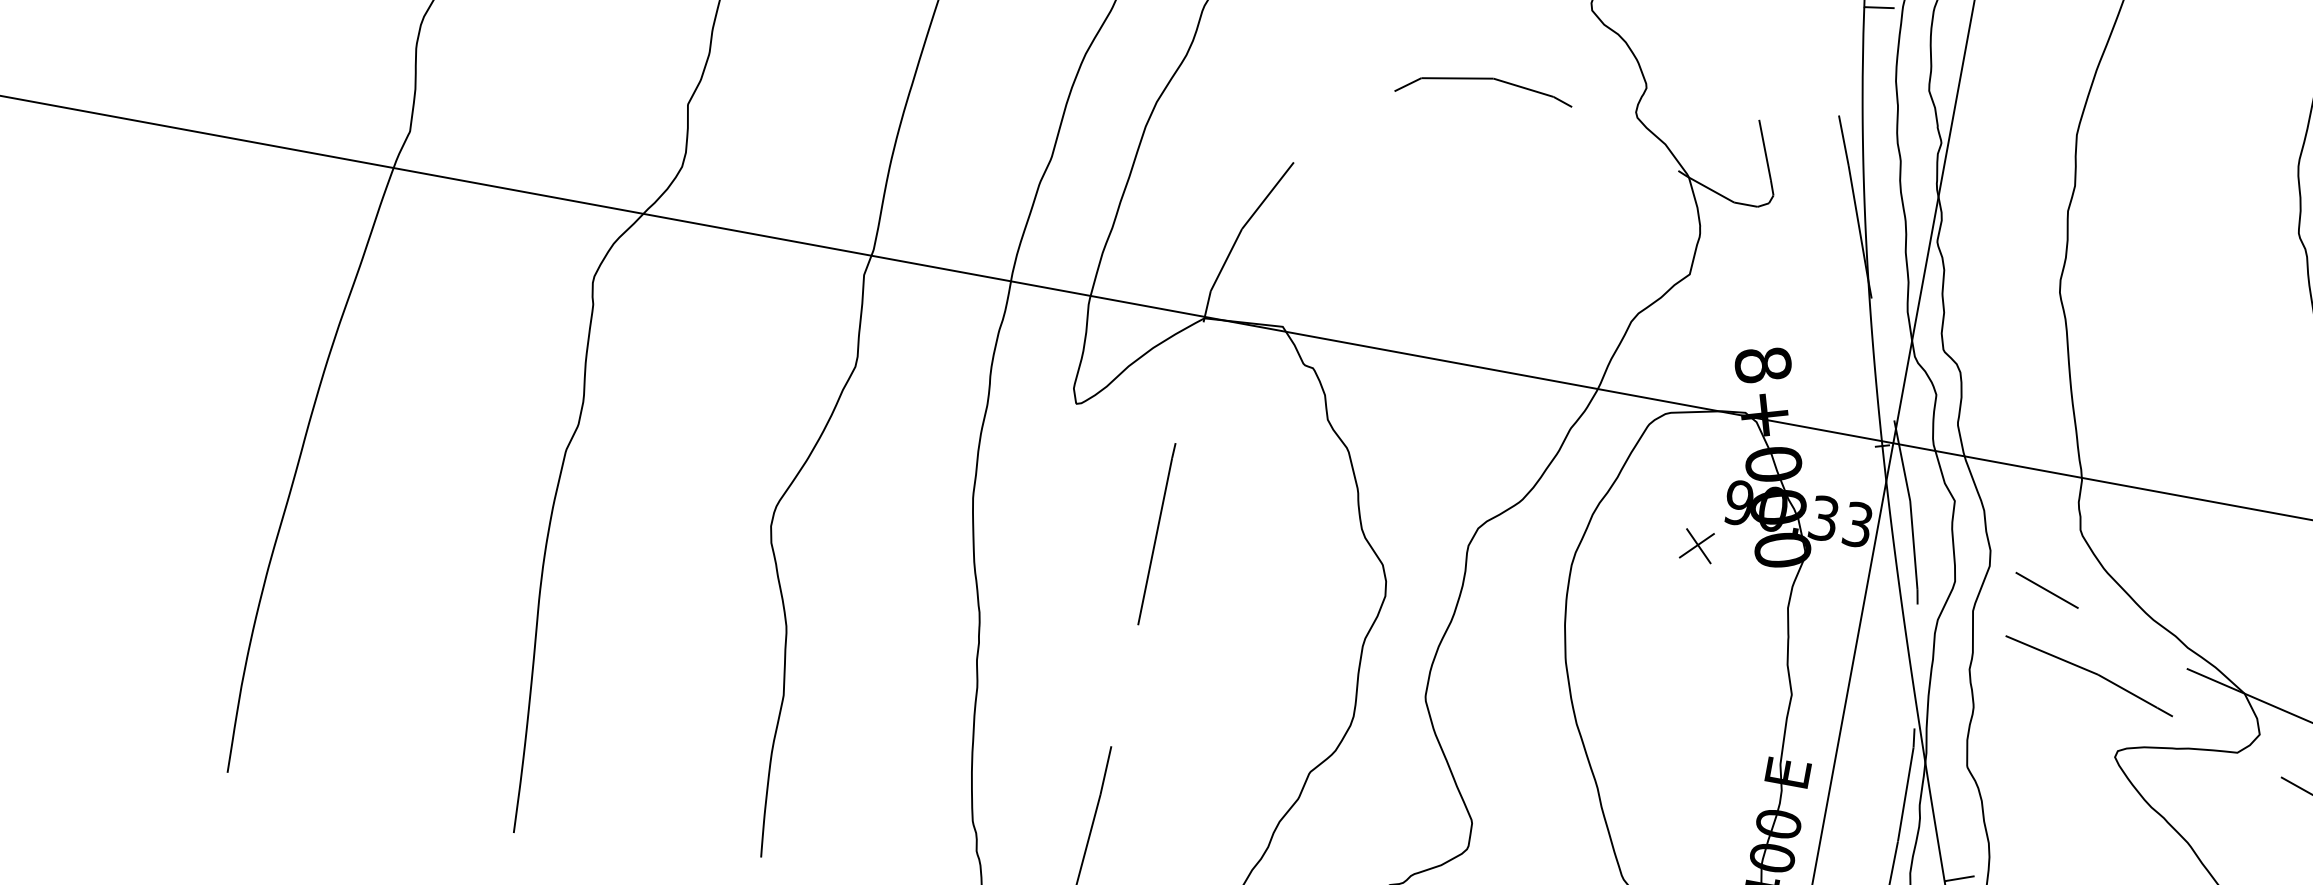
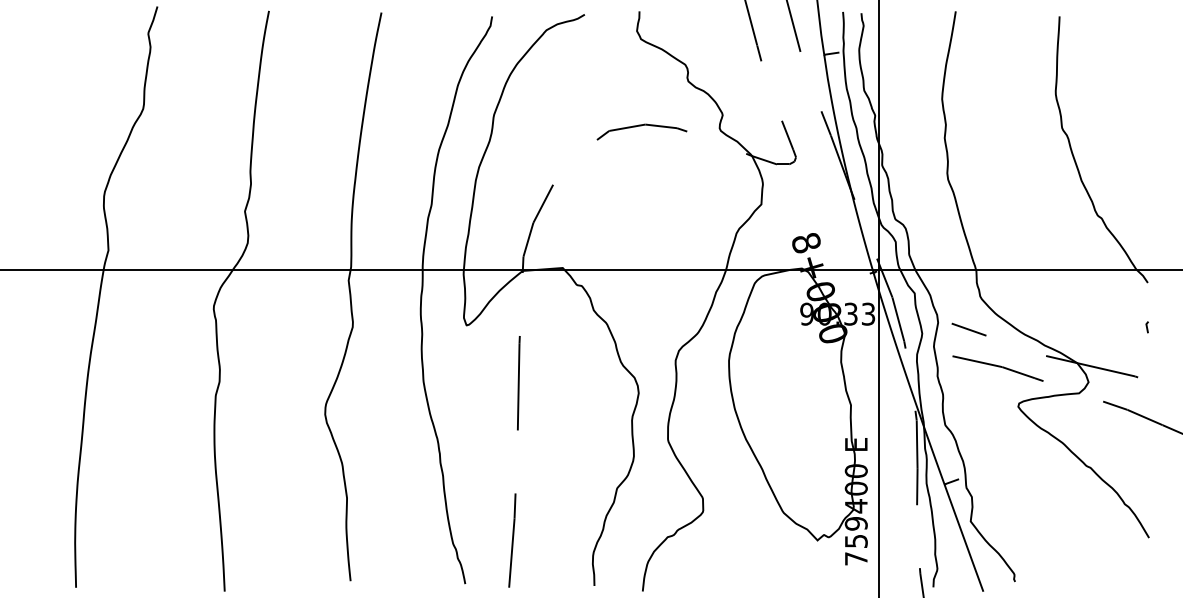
part: (1698, 546) -> (790, 339), removed

